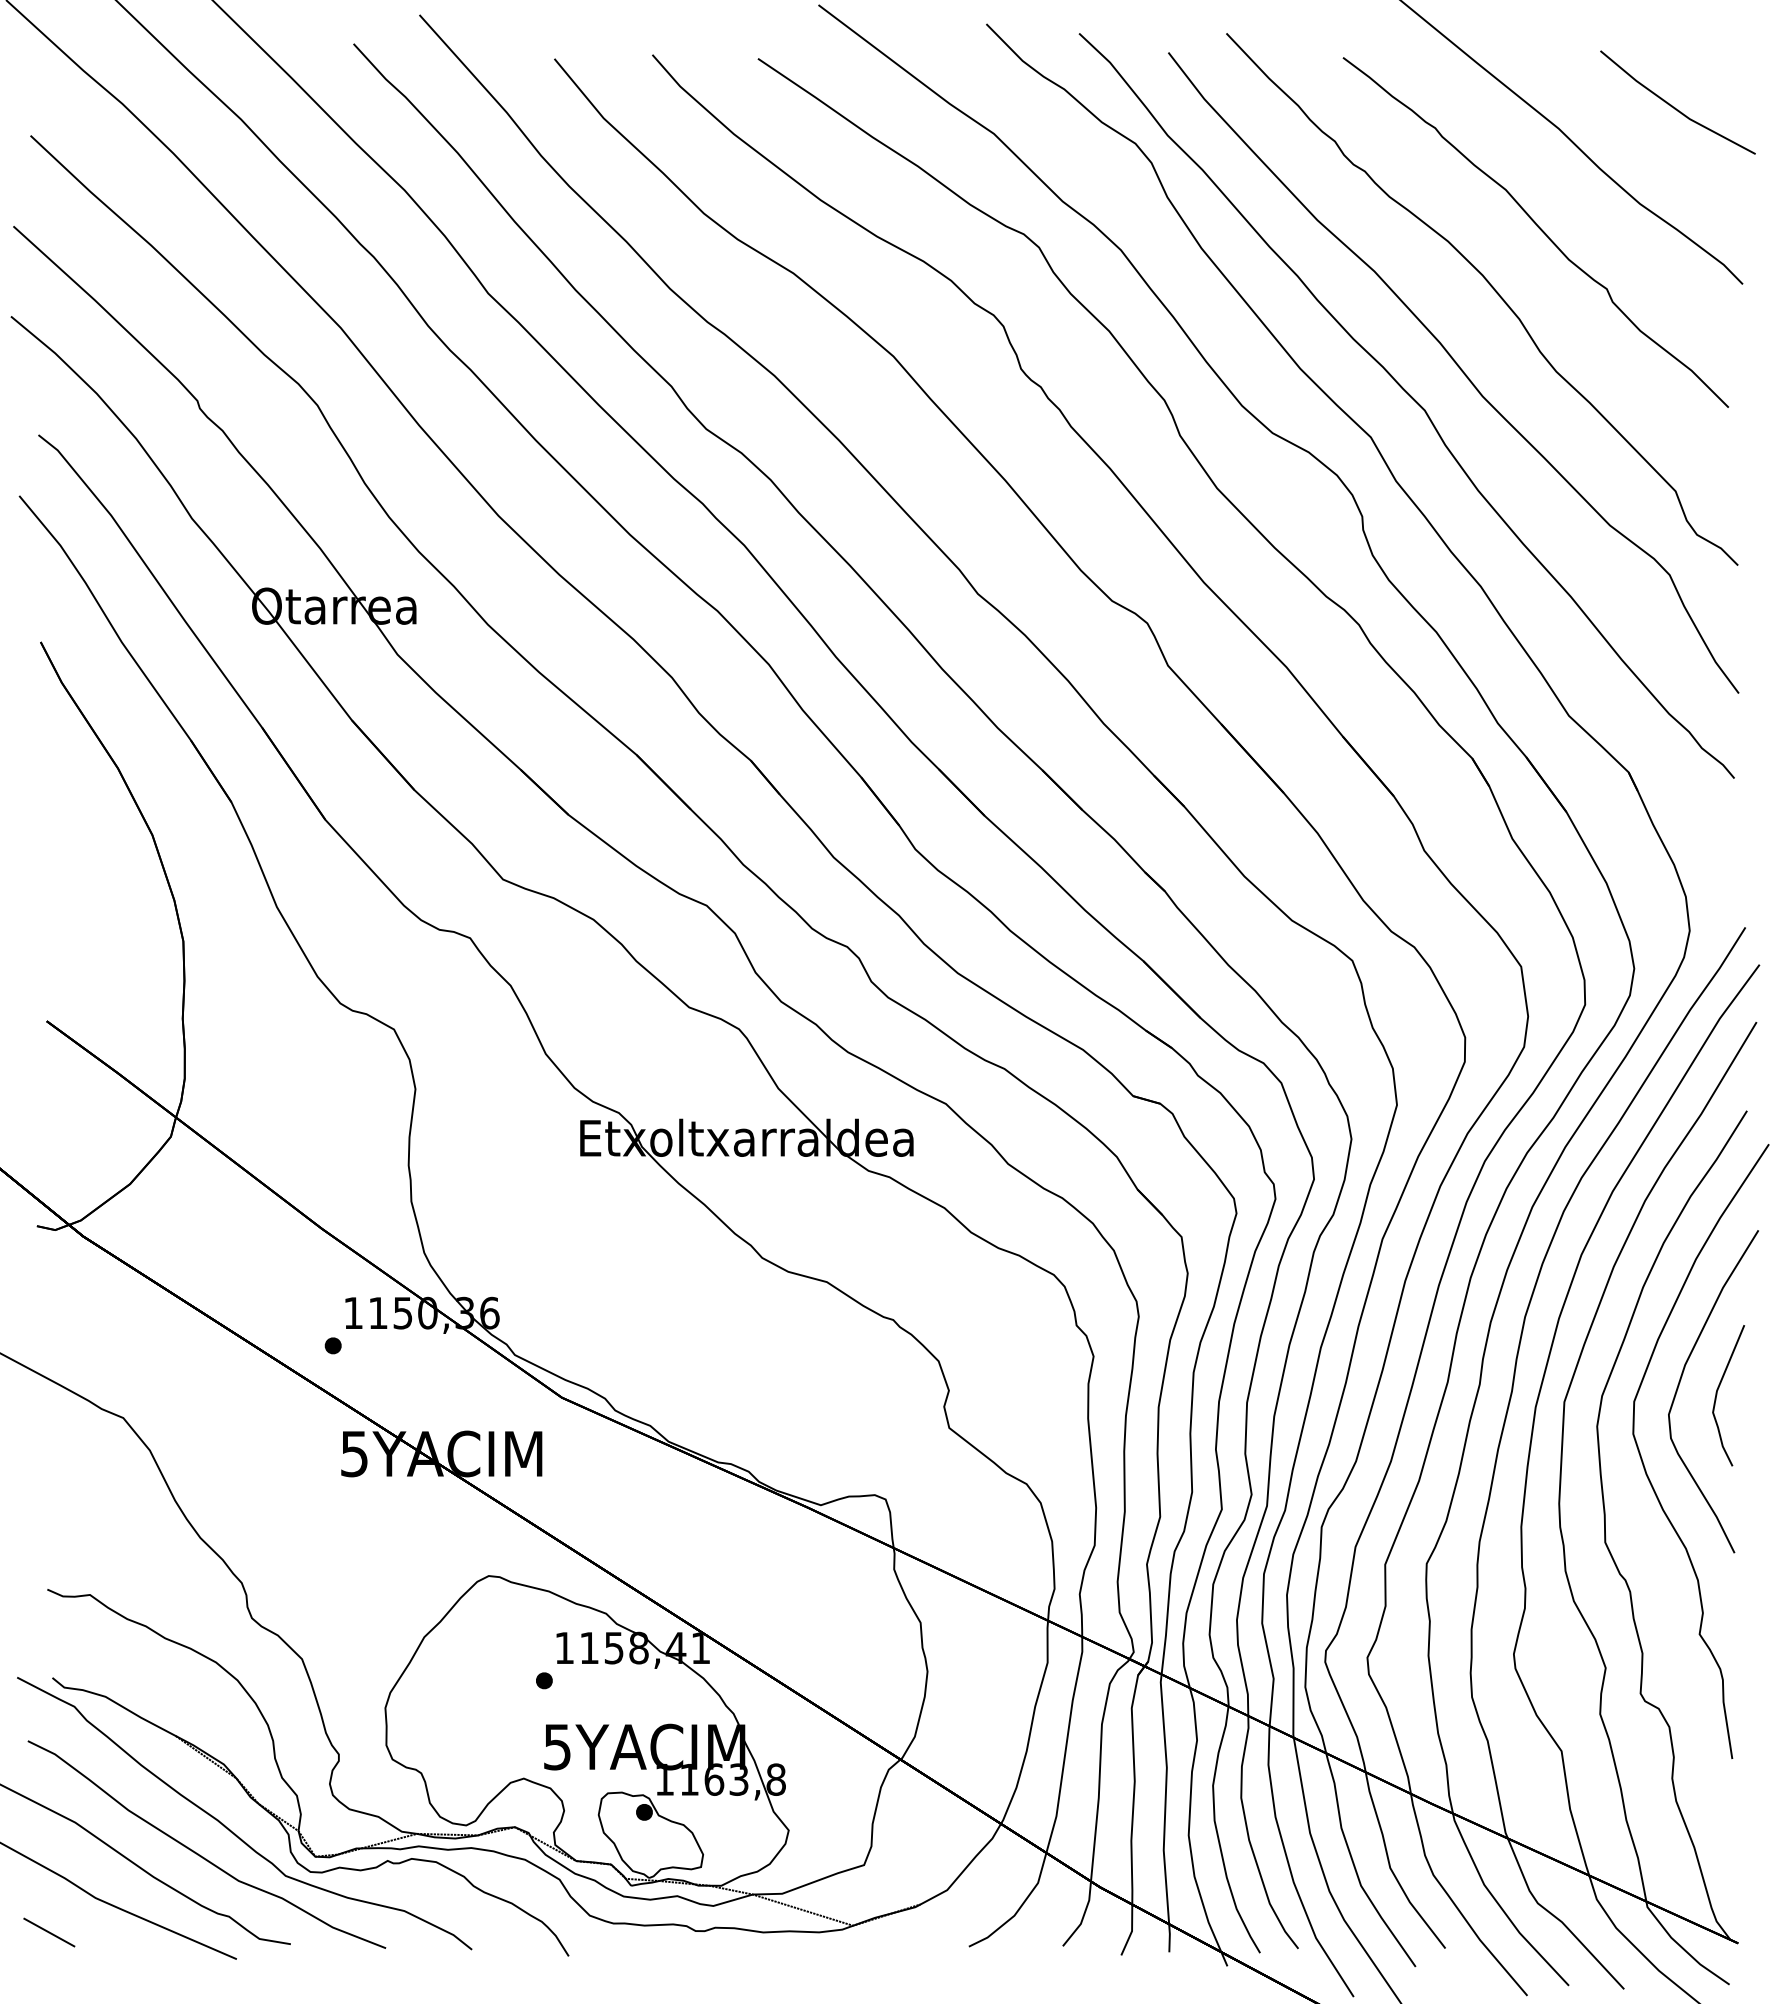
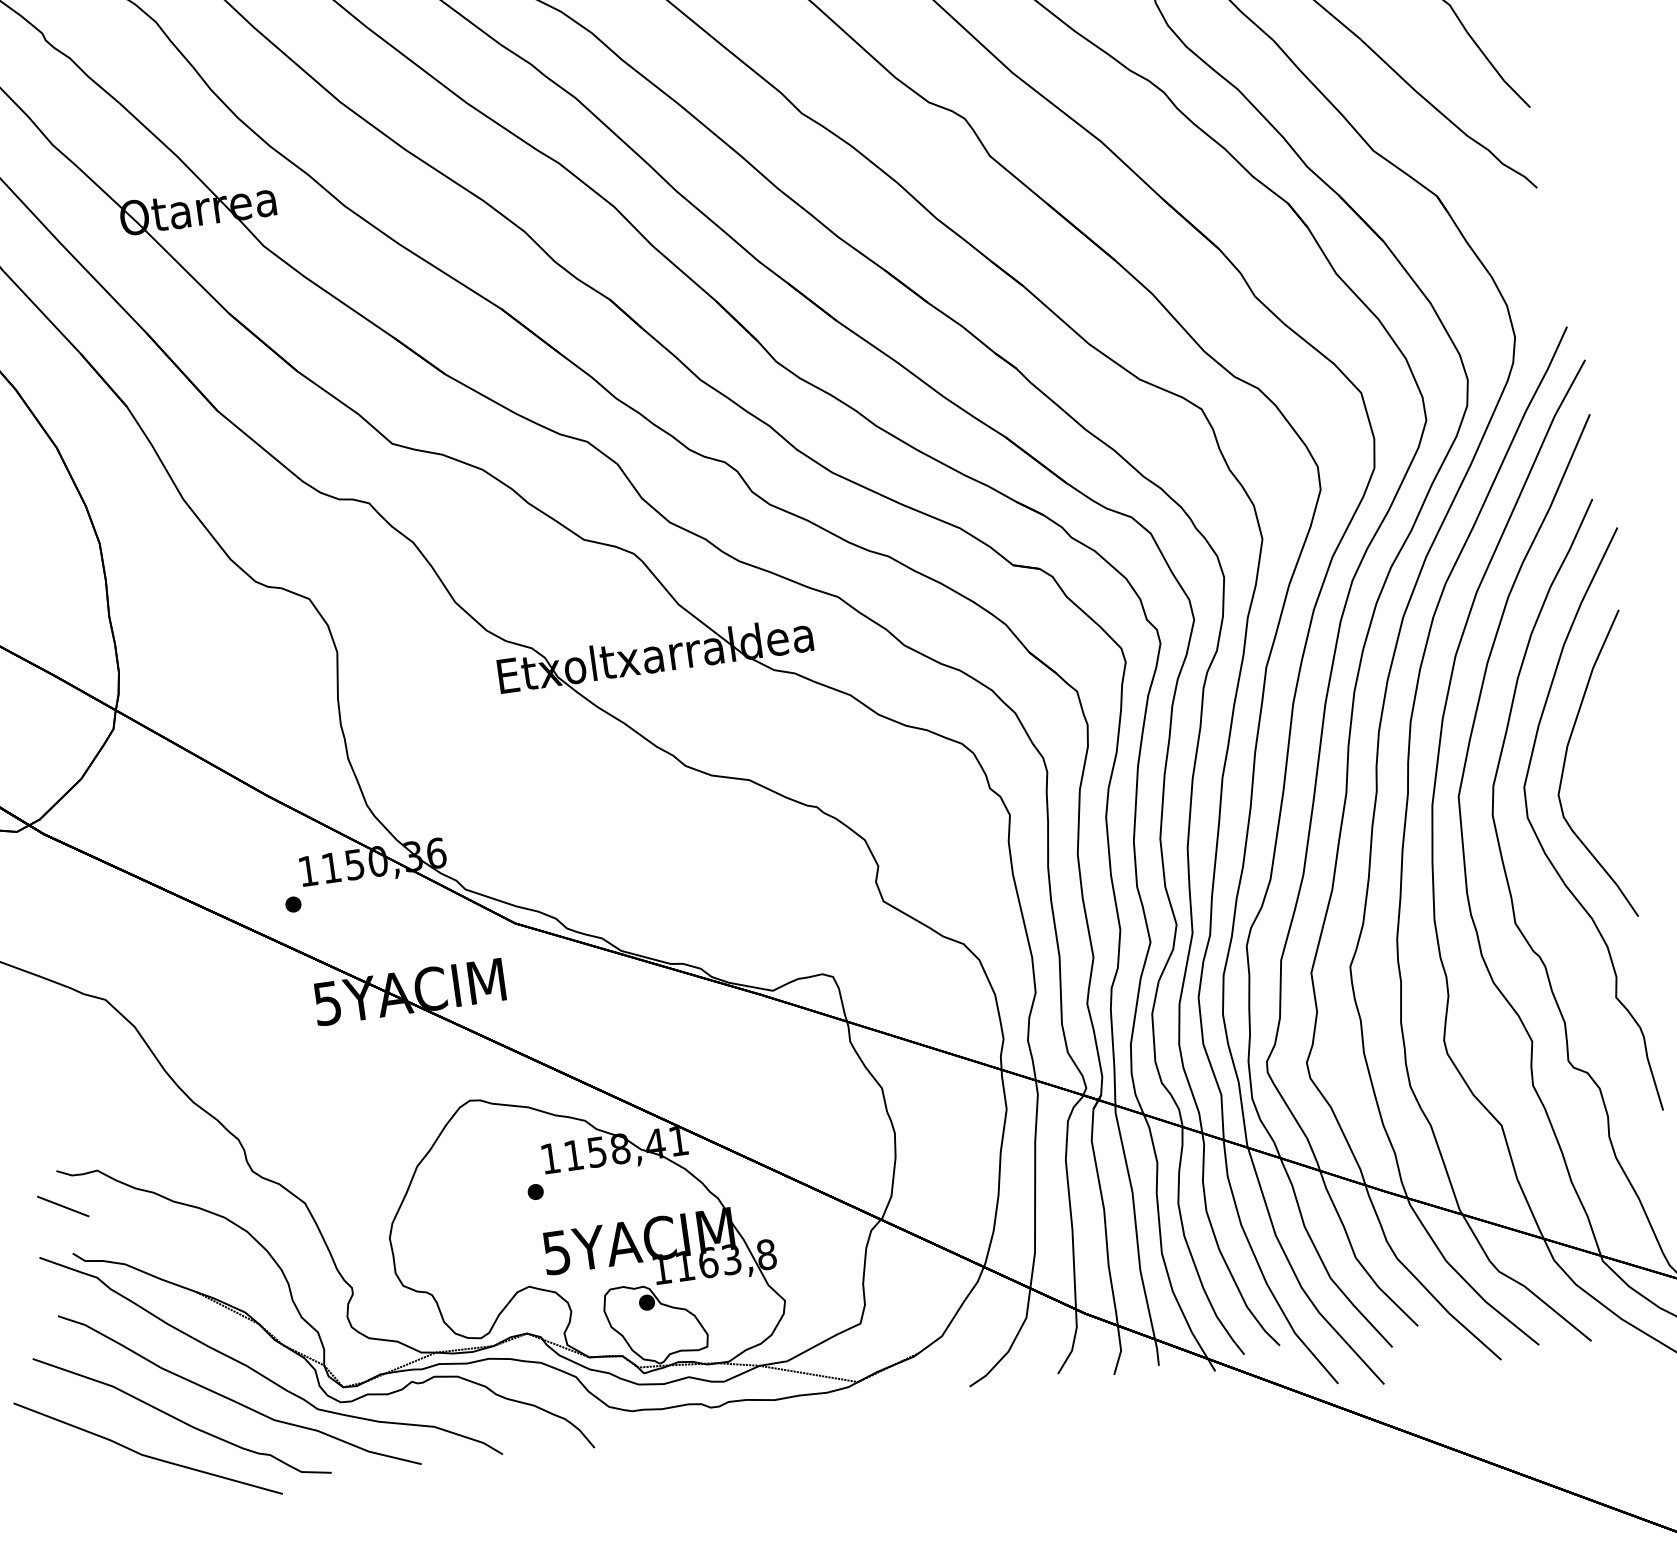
part: (1717, 1395) -> (1601, 770), removed
line: (49, 1932) -> (63, 1206), moved

